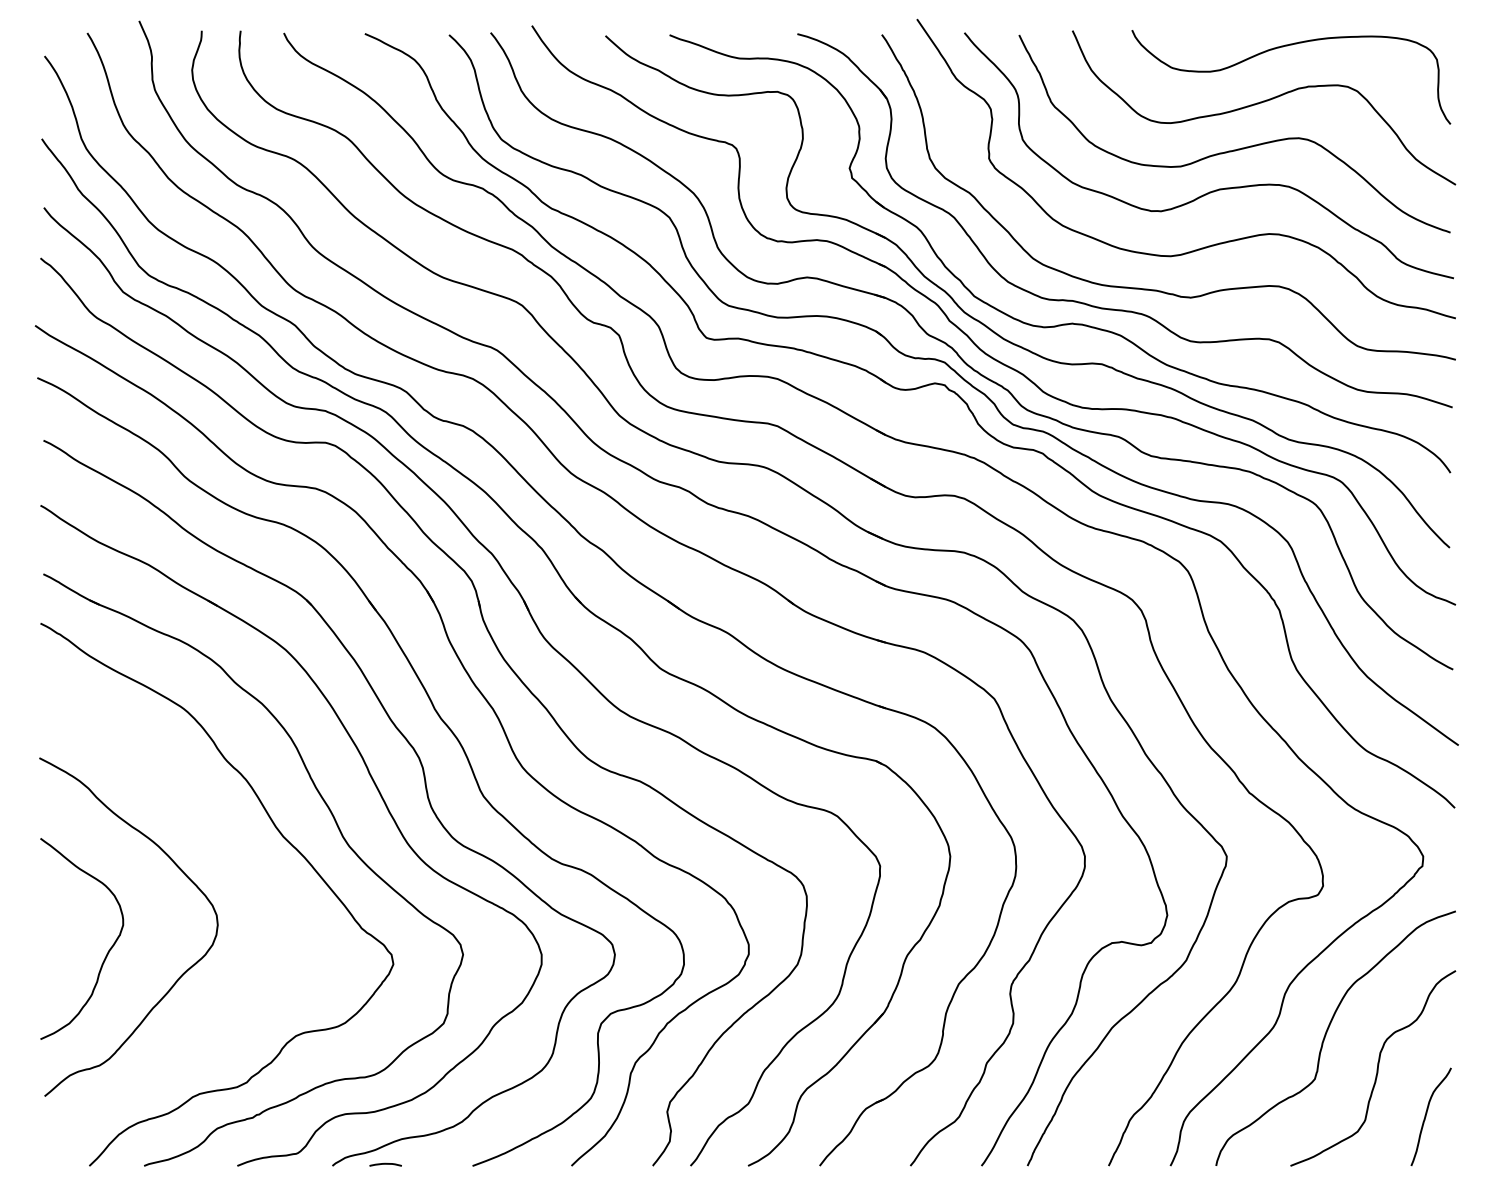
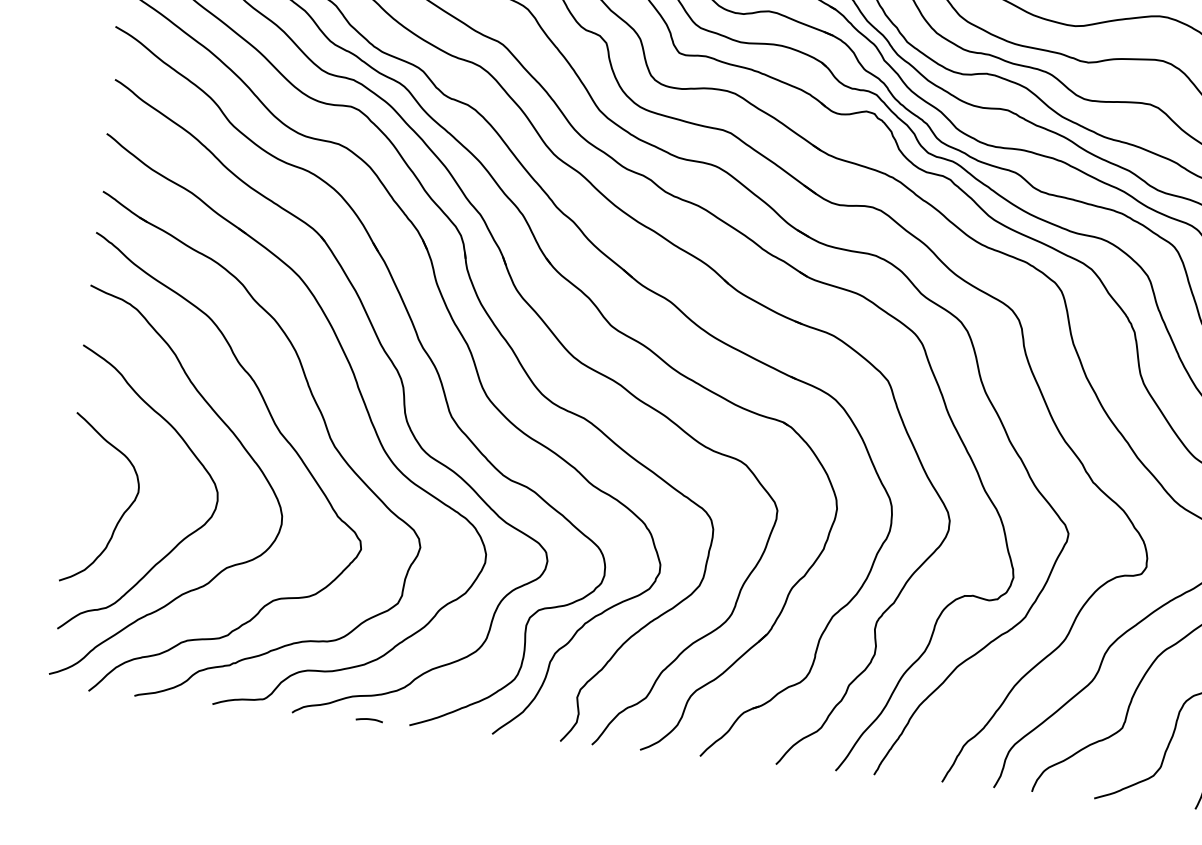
curve: (239, 857) -> (241, 446), added
curve: (385, 1164) -> (369, 719), moved

